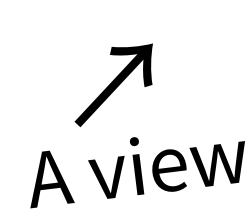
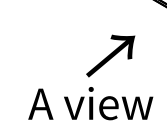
text: (113, 83) -> (110, 55), moved

